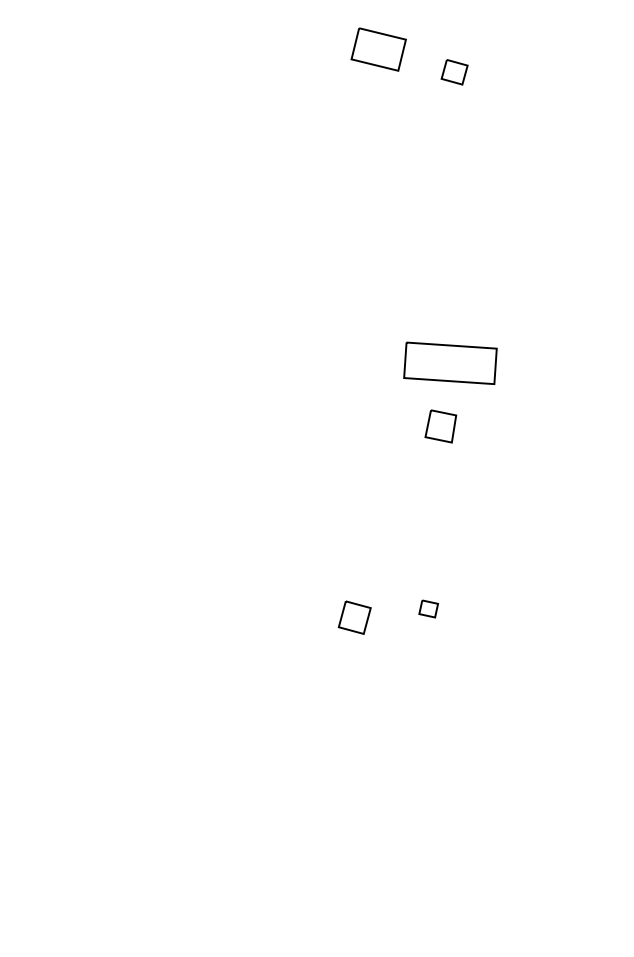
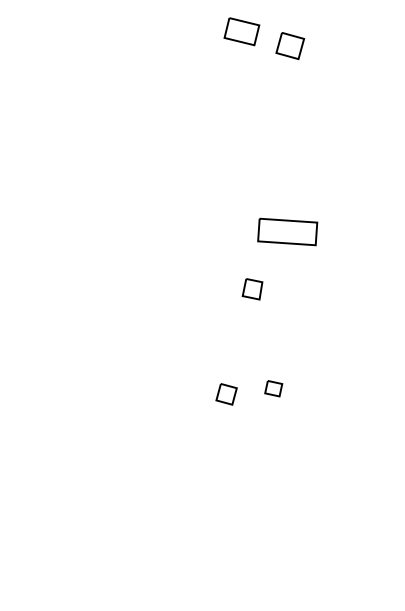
part: (454, 72) -> (290, 46), size x1.67
part: (440, 426) -> (252, 289), moved
part: (428, 608) -> (273, 388), size x1.43

